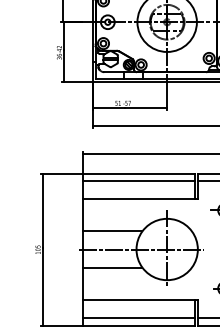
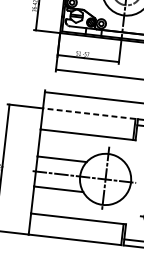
line: (138, 173) -> (88, 113), solid -> dashed
line: (138, 180) -> (88, 119), removed
line: (138, 318) -> (75, 233), removed

